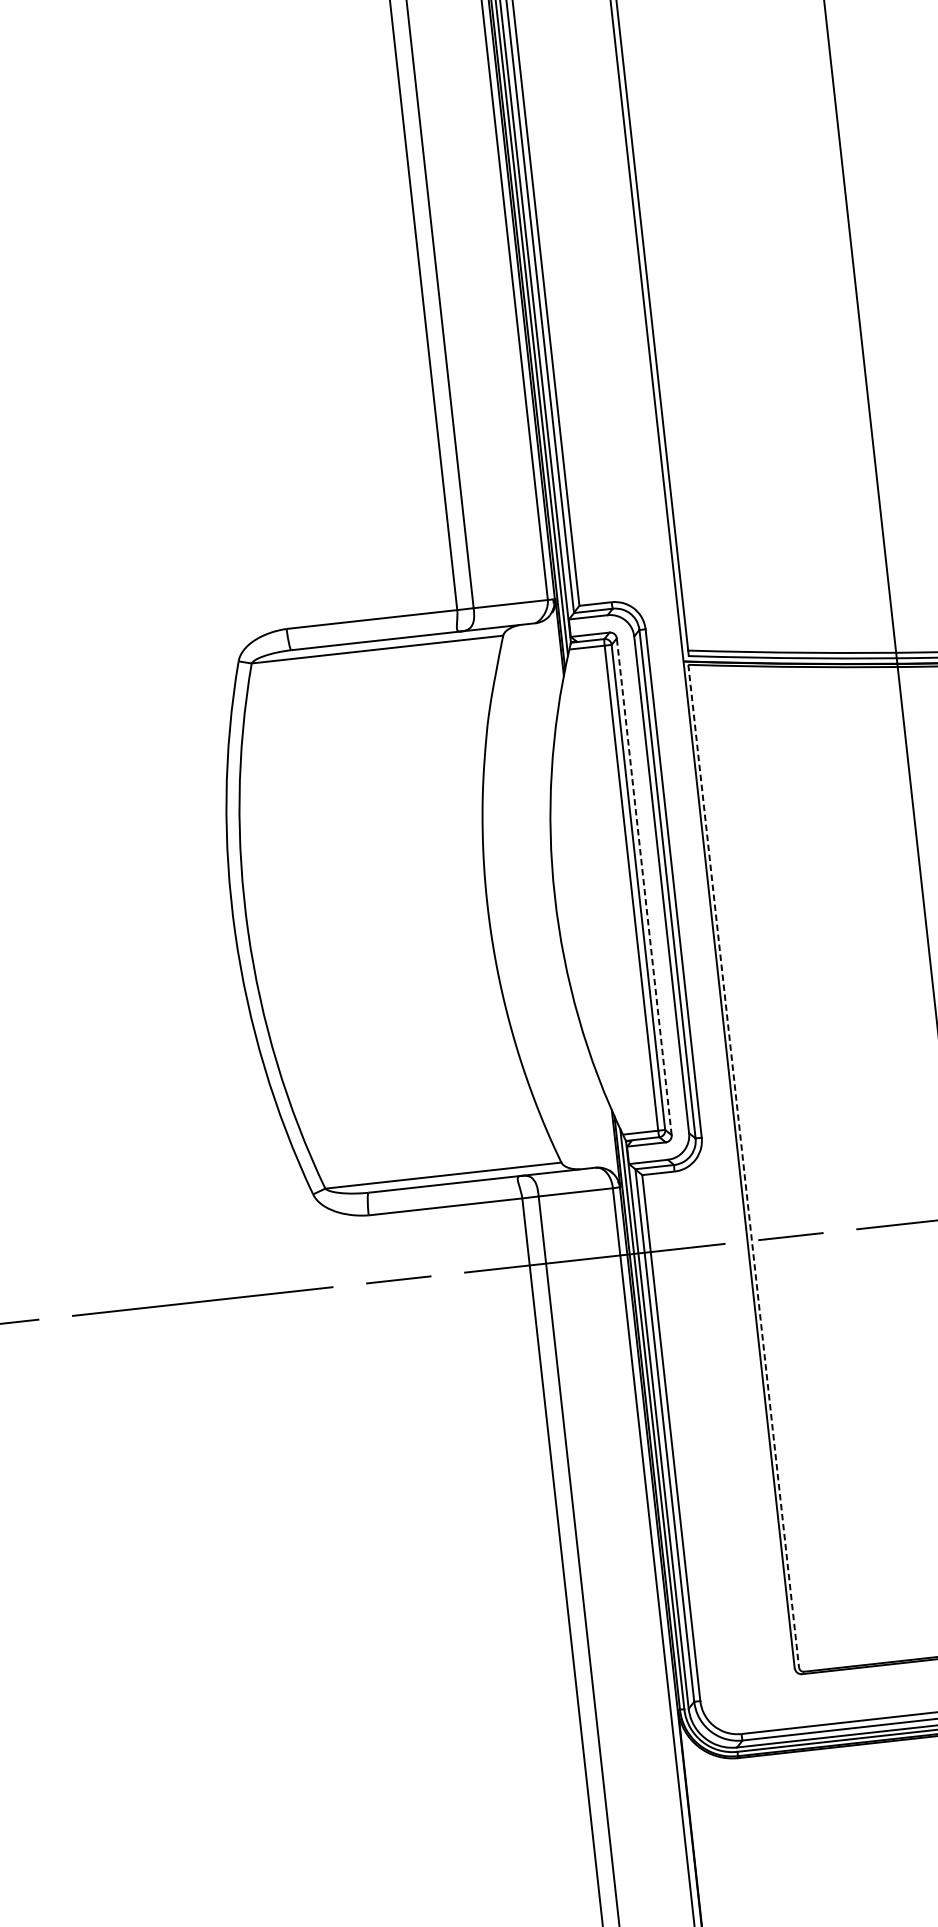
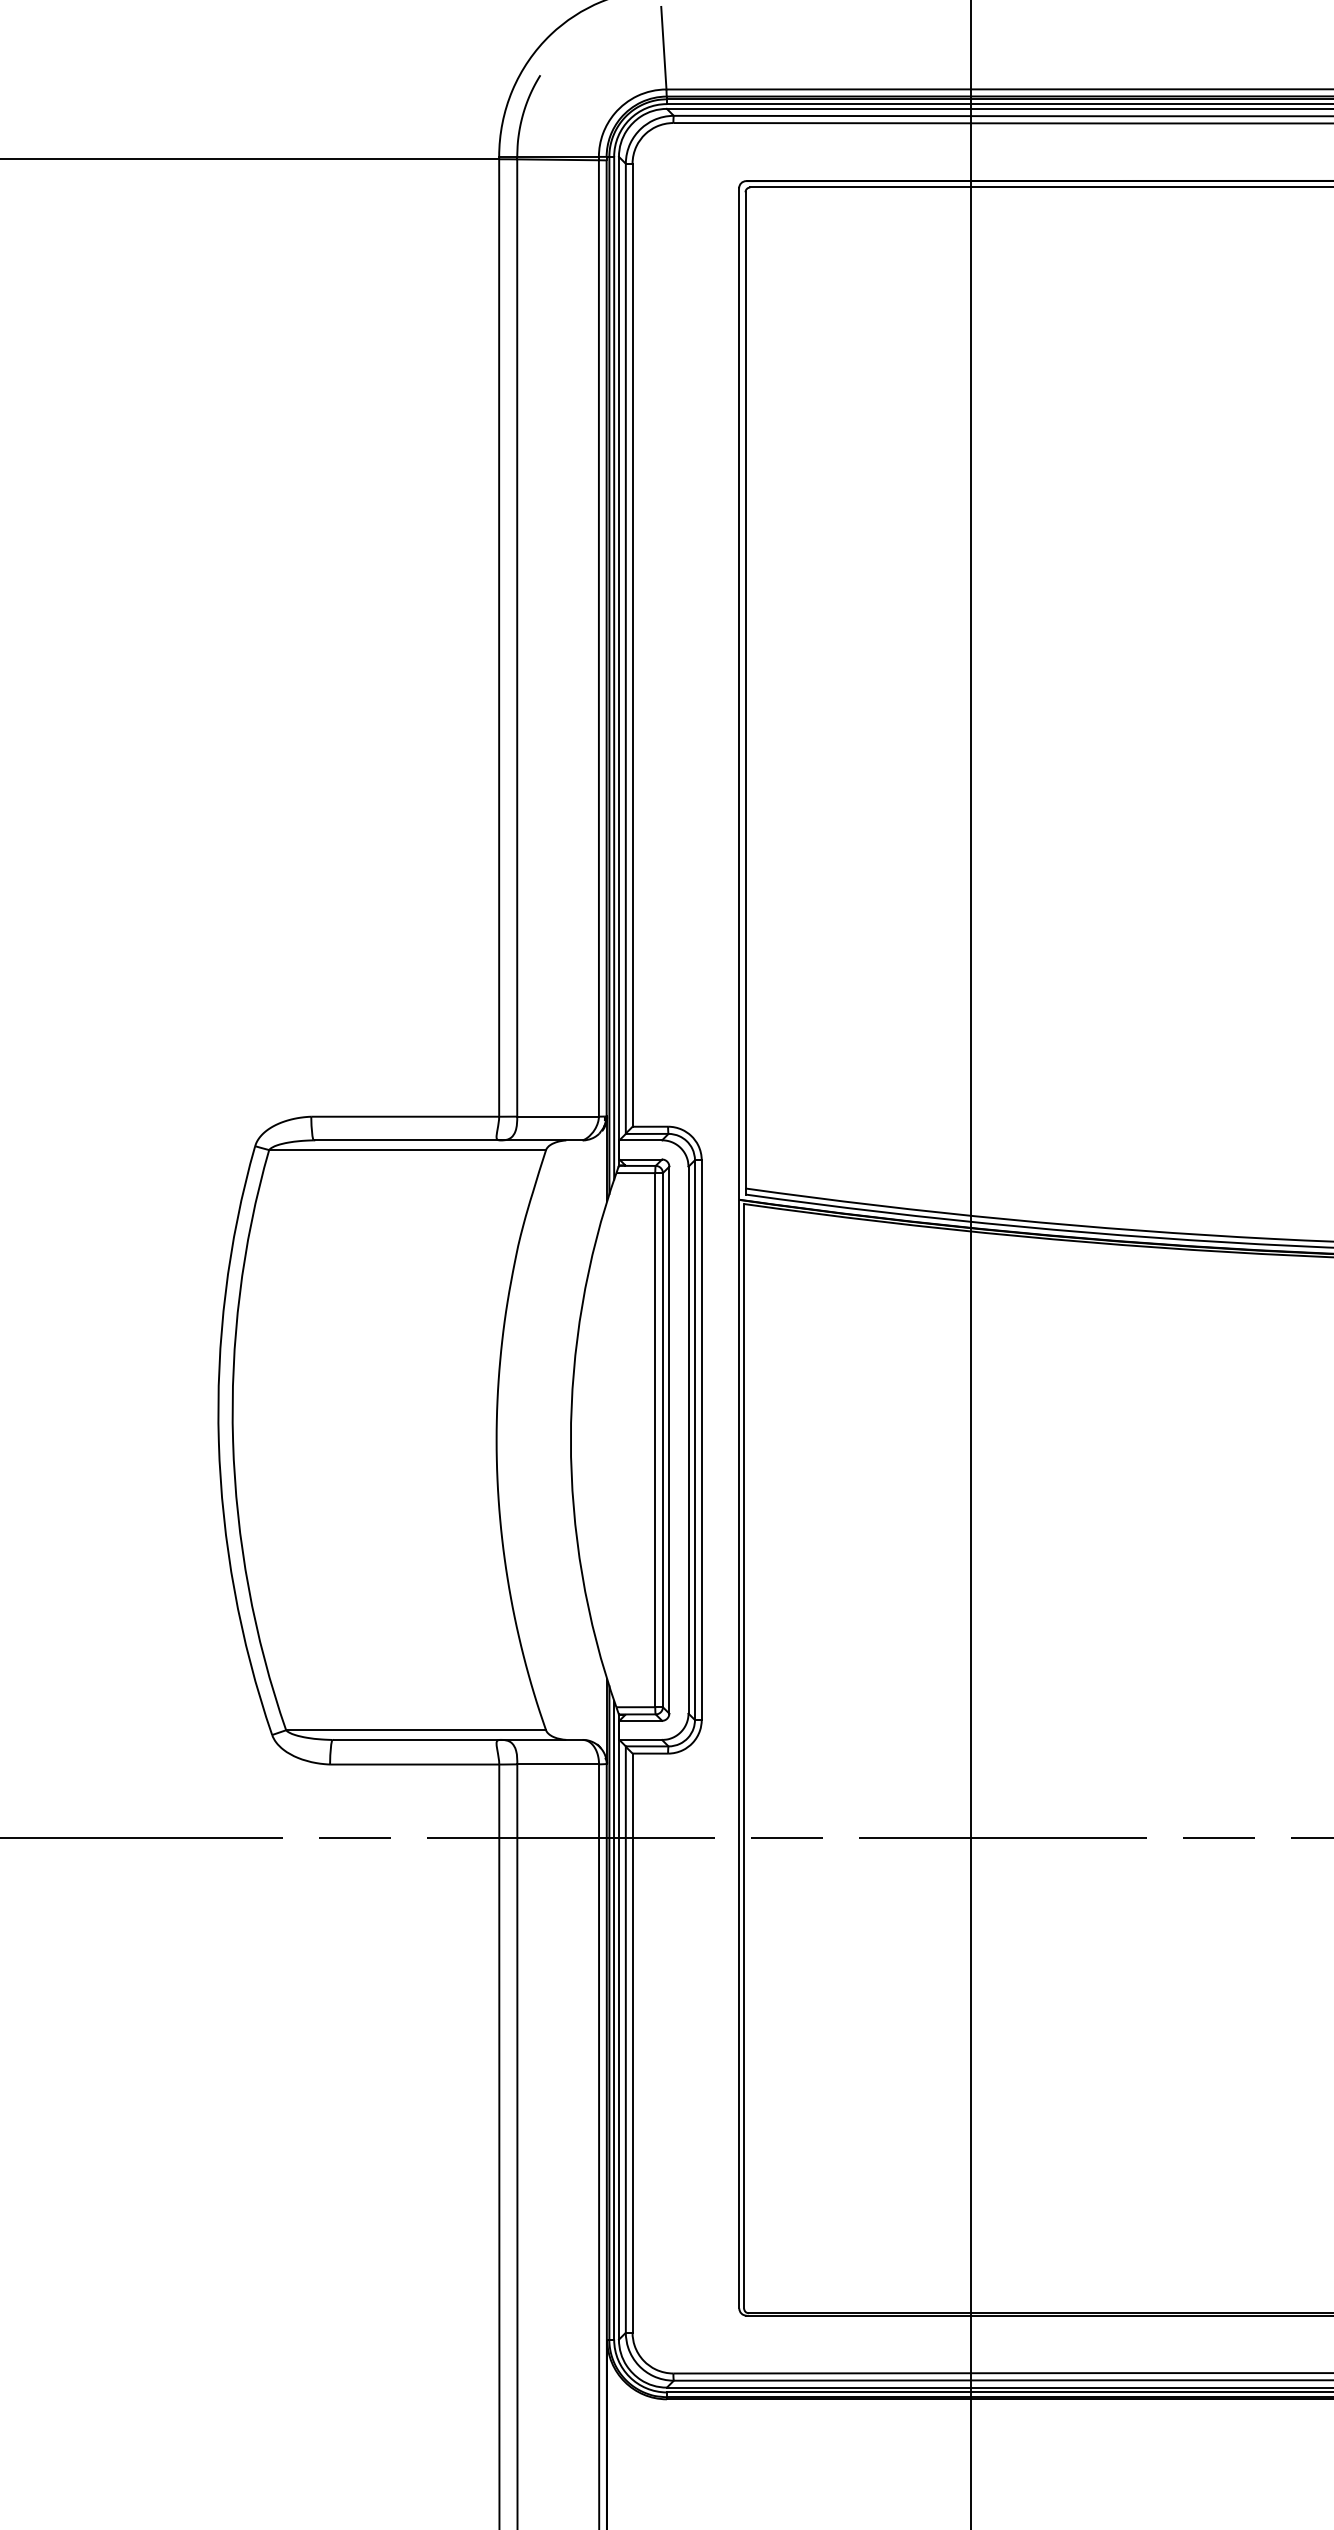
line: (644, 886) -> (669, 1439), dashed -> solid
line: (743, 1166) -> (743, 1756), dashed -> solid

